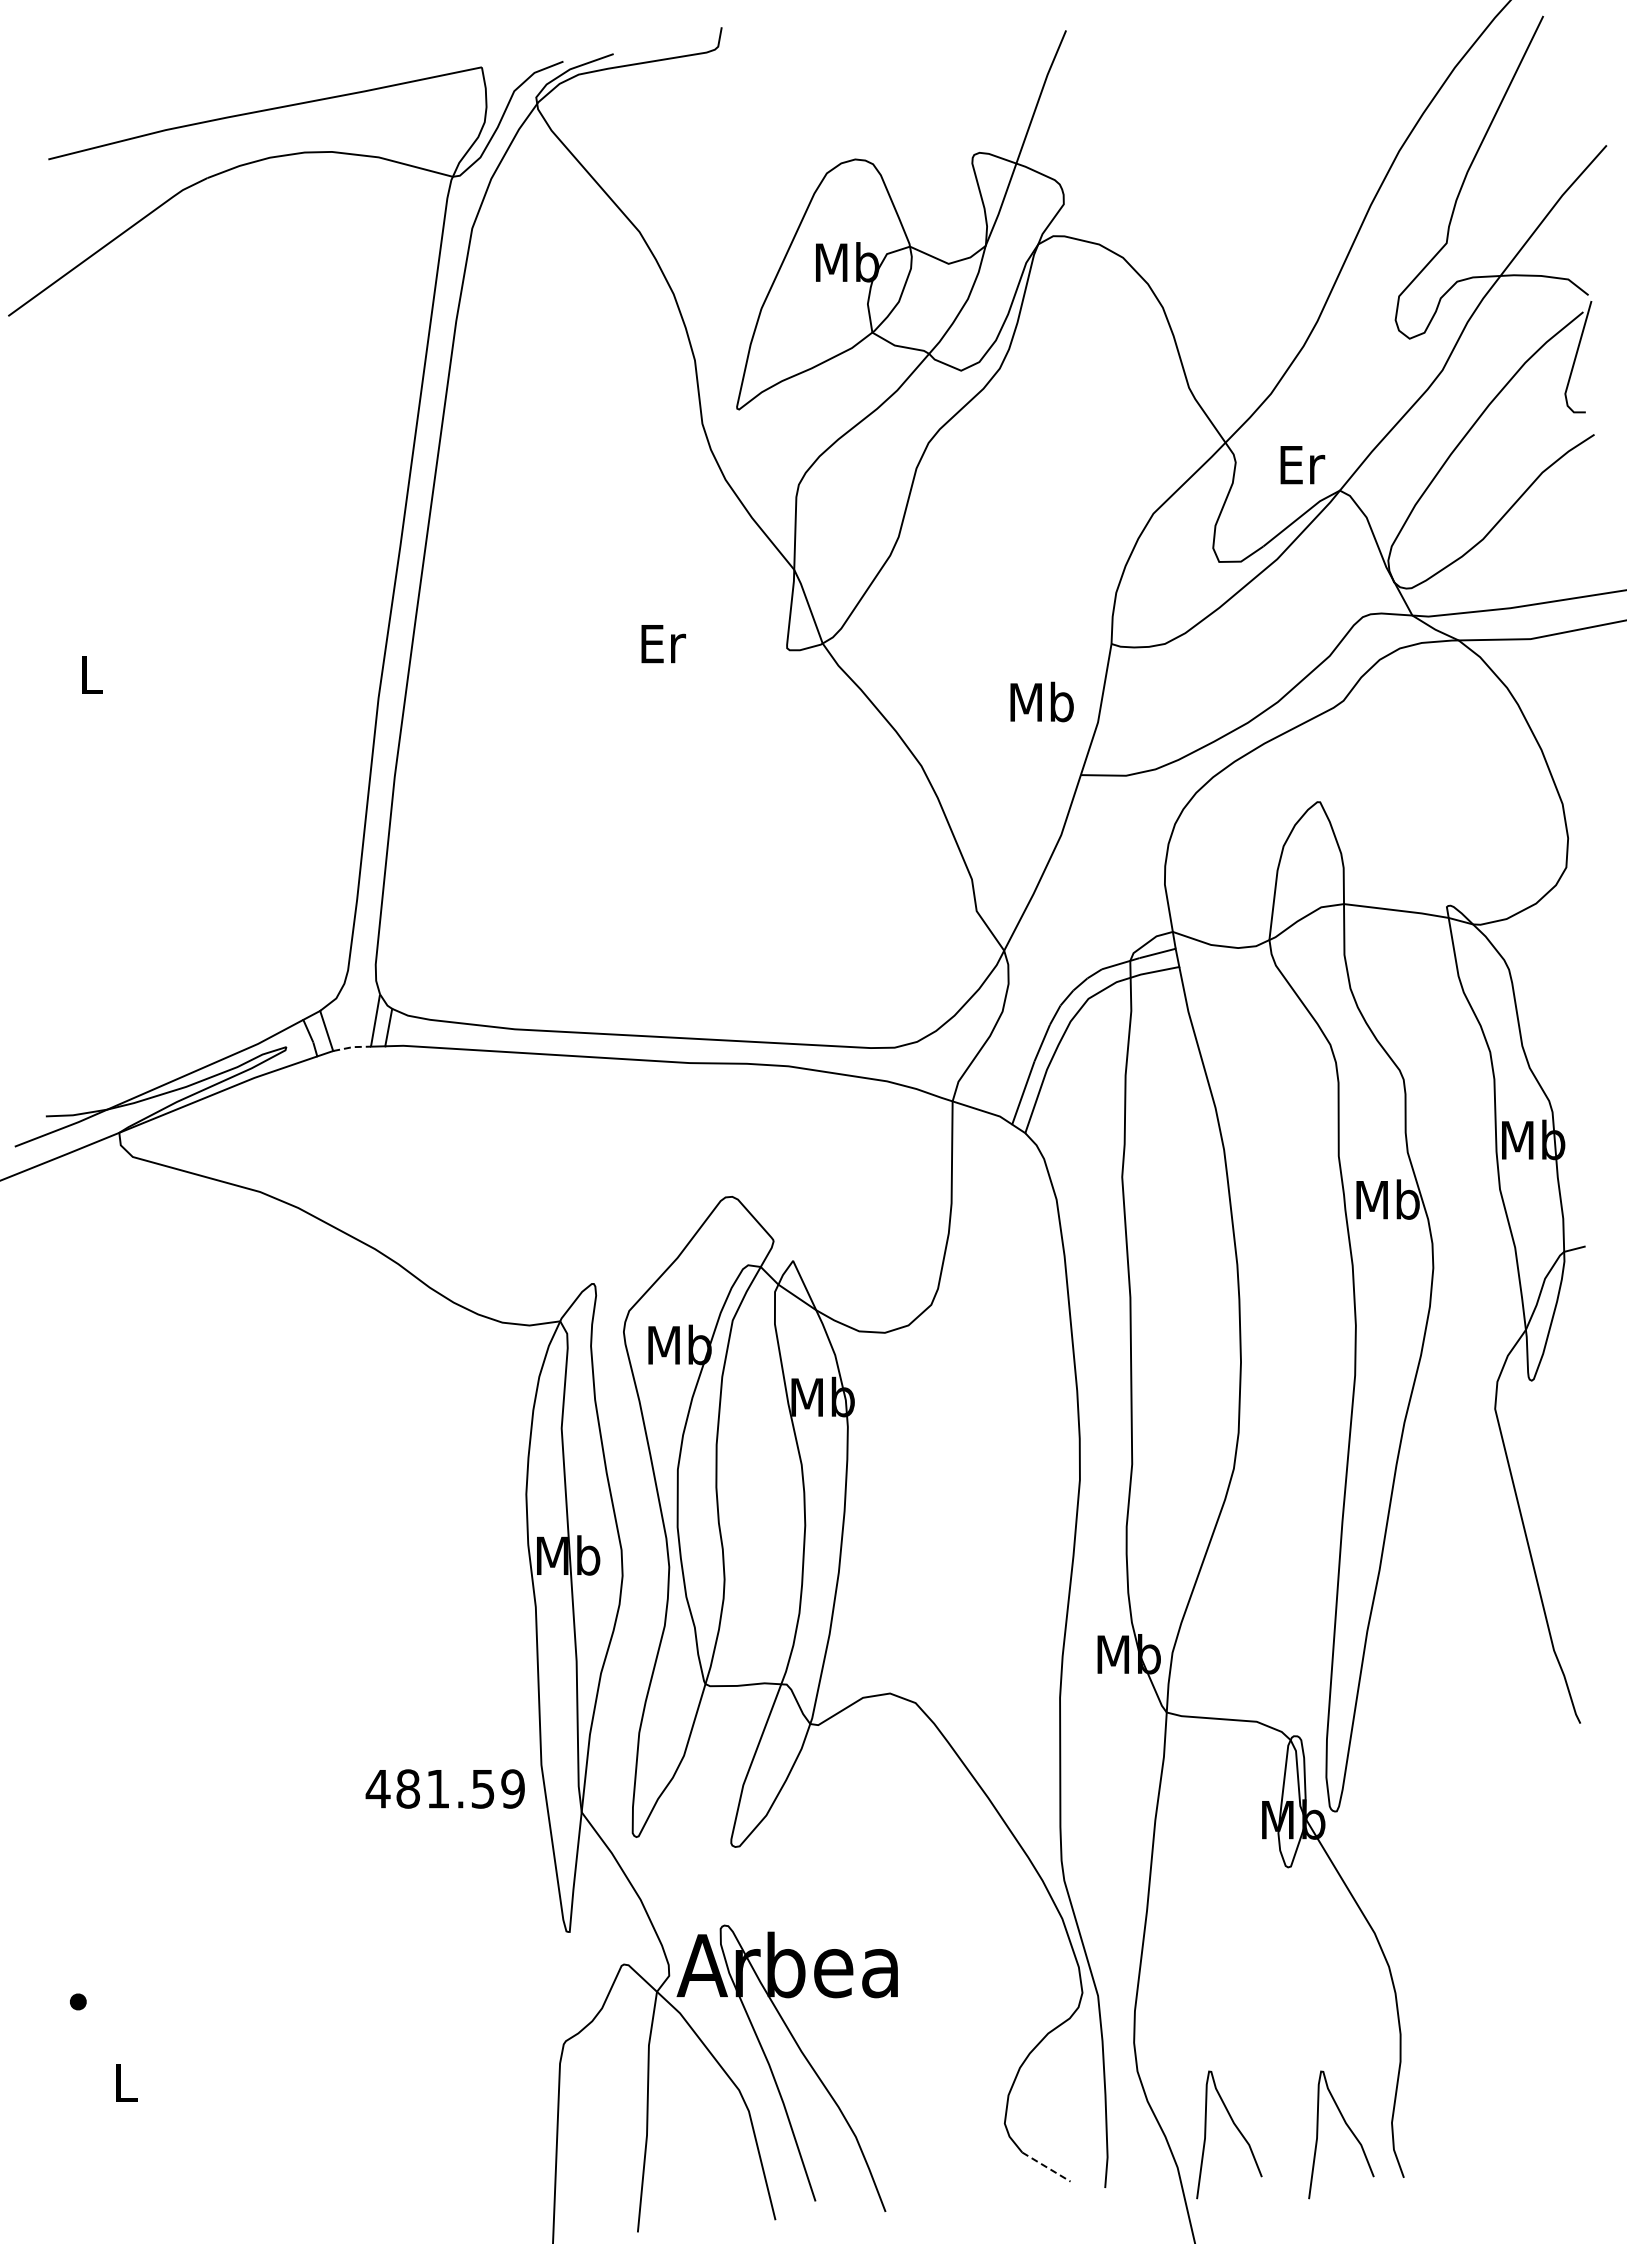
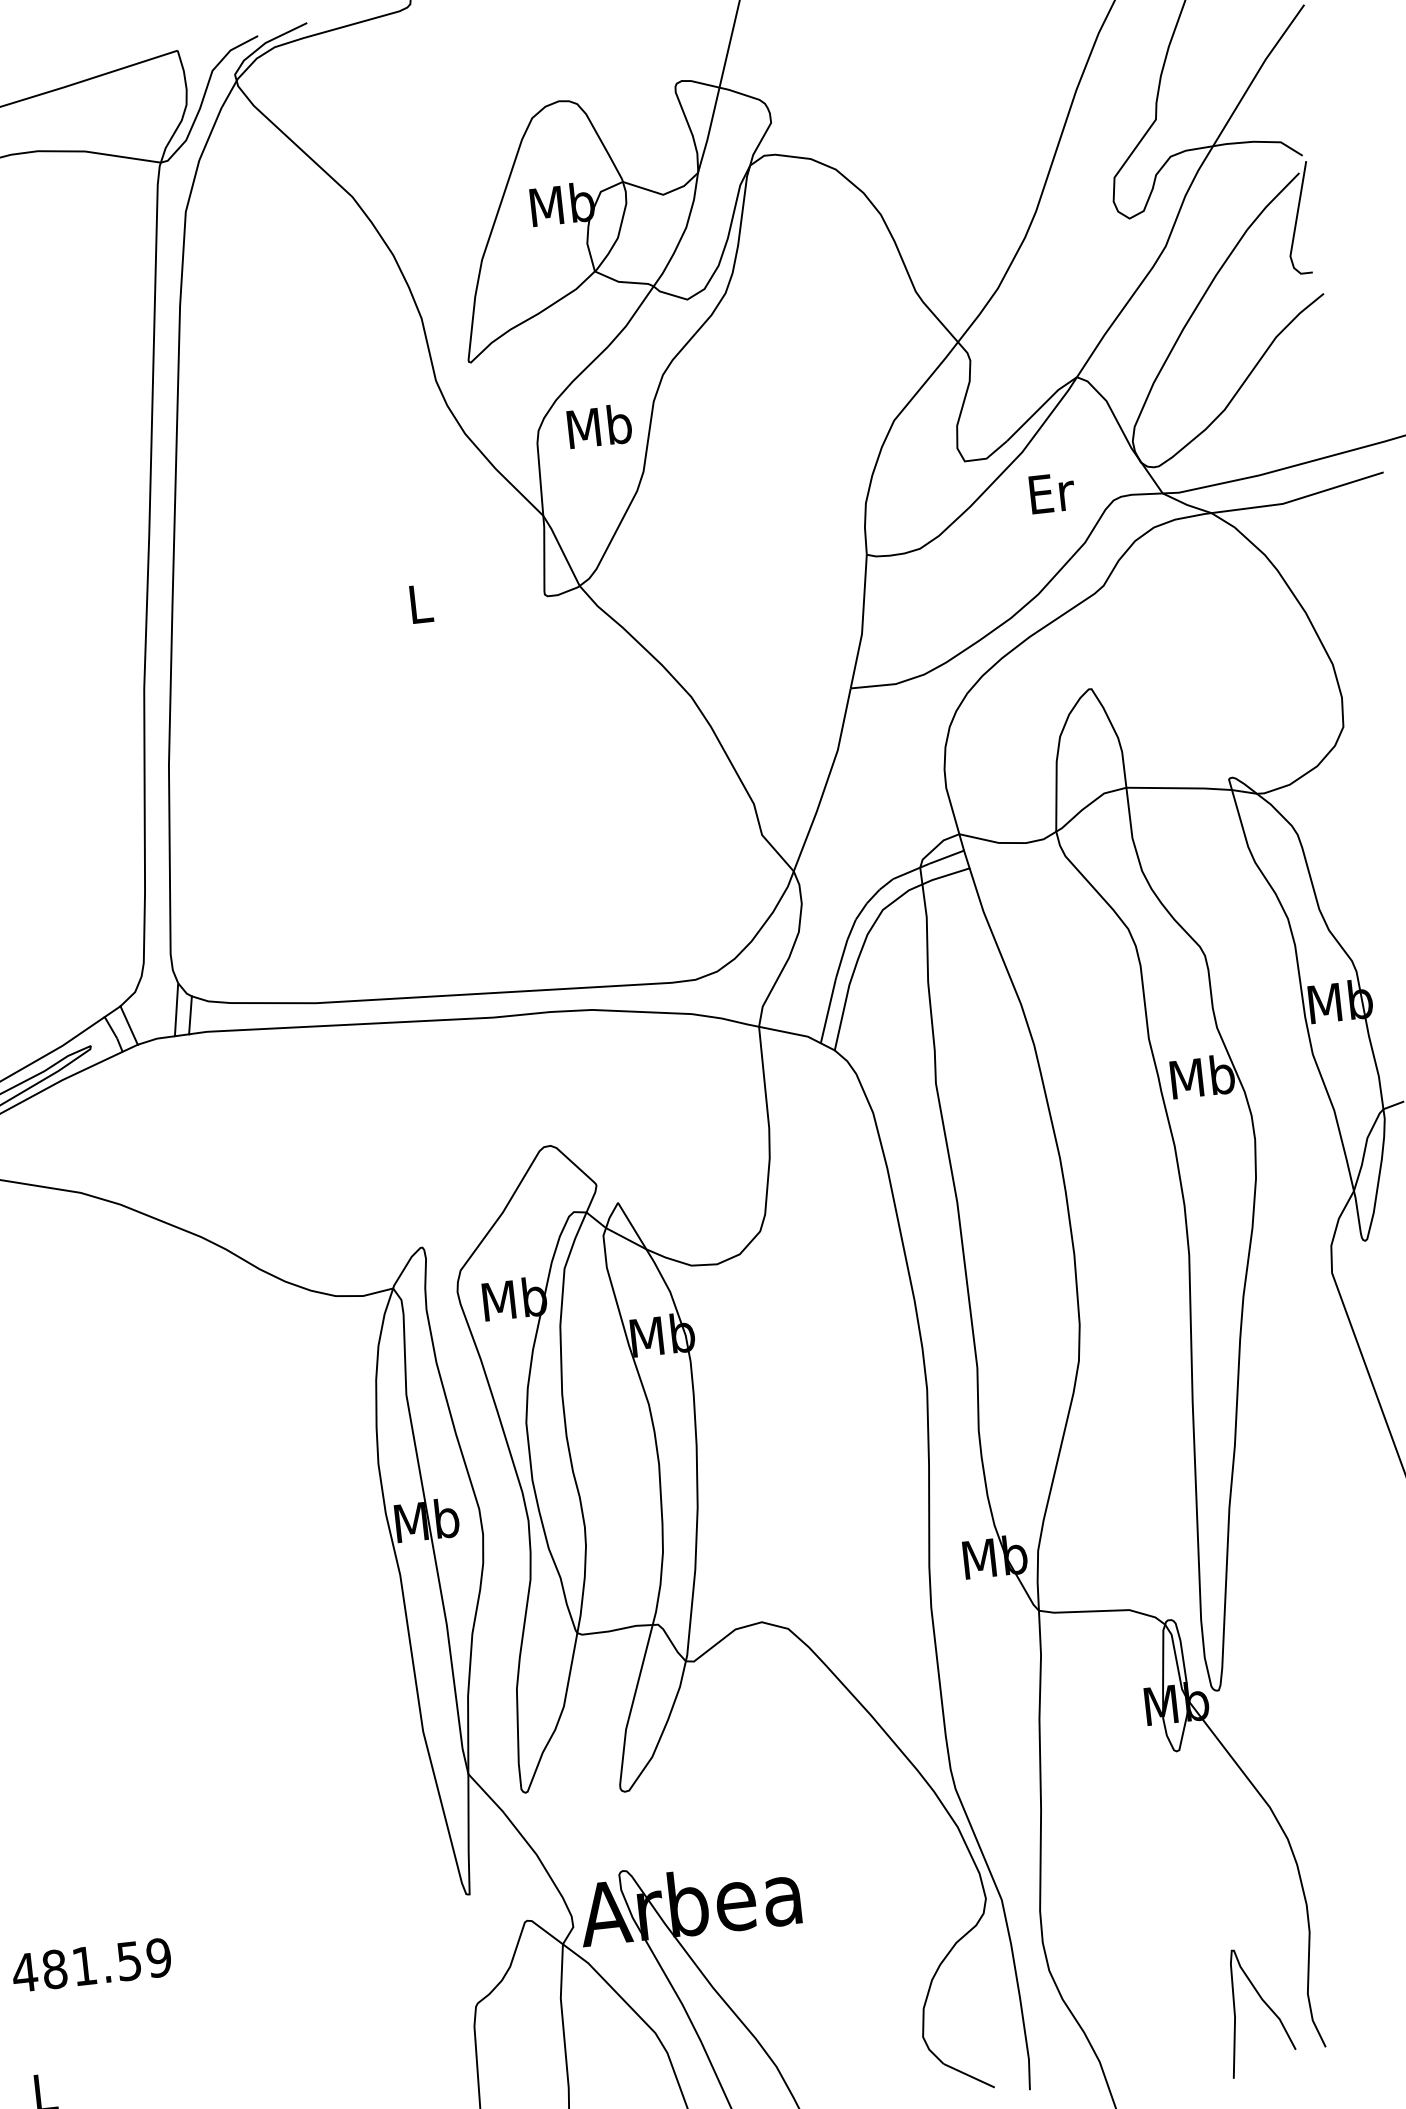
text: (1302, 465) -> (1052, 493), moved
text: (663, 644) -> (421, 604), Er -> L
text: (1041, 701) -> (599, 425), moved
line: (352, 1047) -> (156, 1039), dashed -> solid
text: (444, 1788) -> (90, 1964), moved
curve: (1237, 2130) -> (1155, 2018), removed
line: (1046, 2167) -> (969, 2076), dashed -> solid

